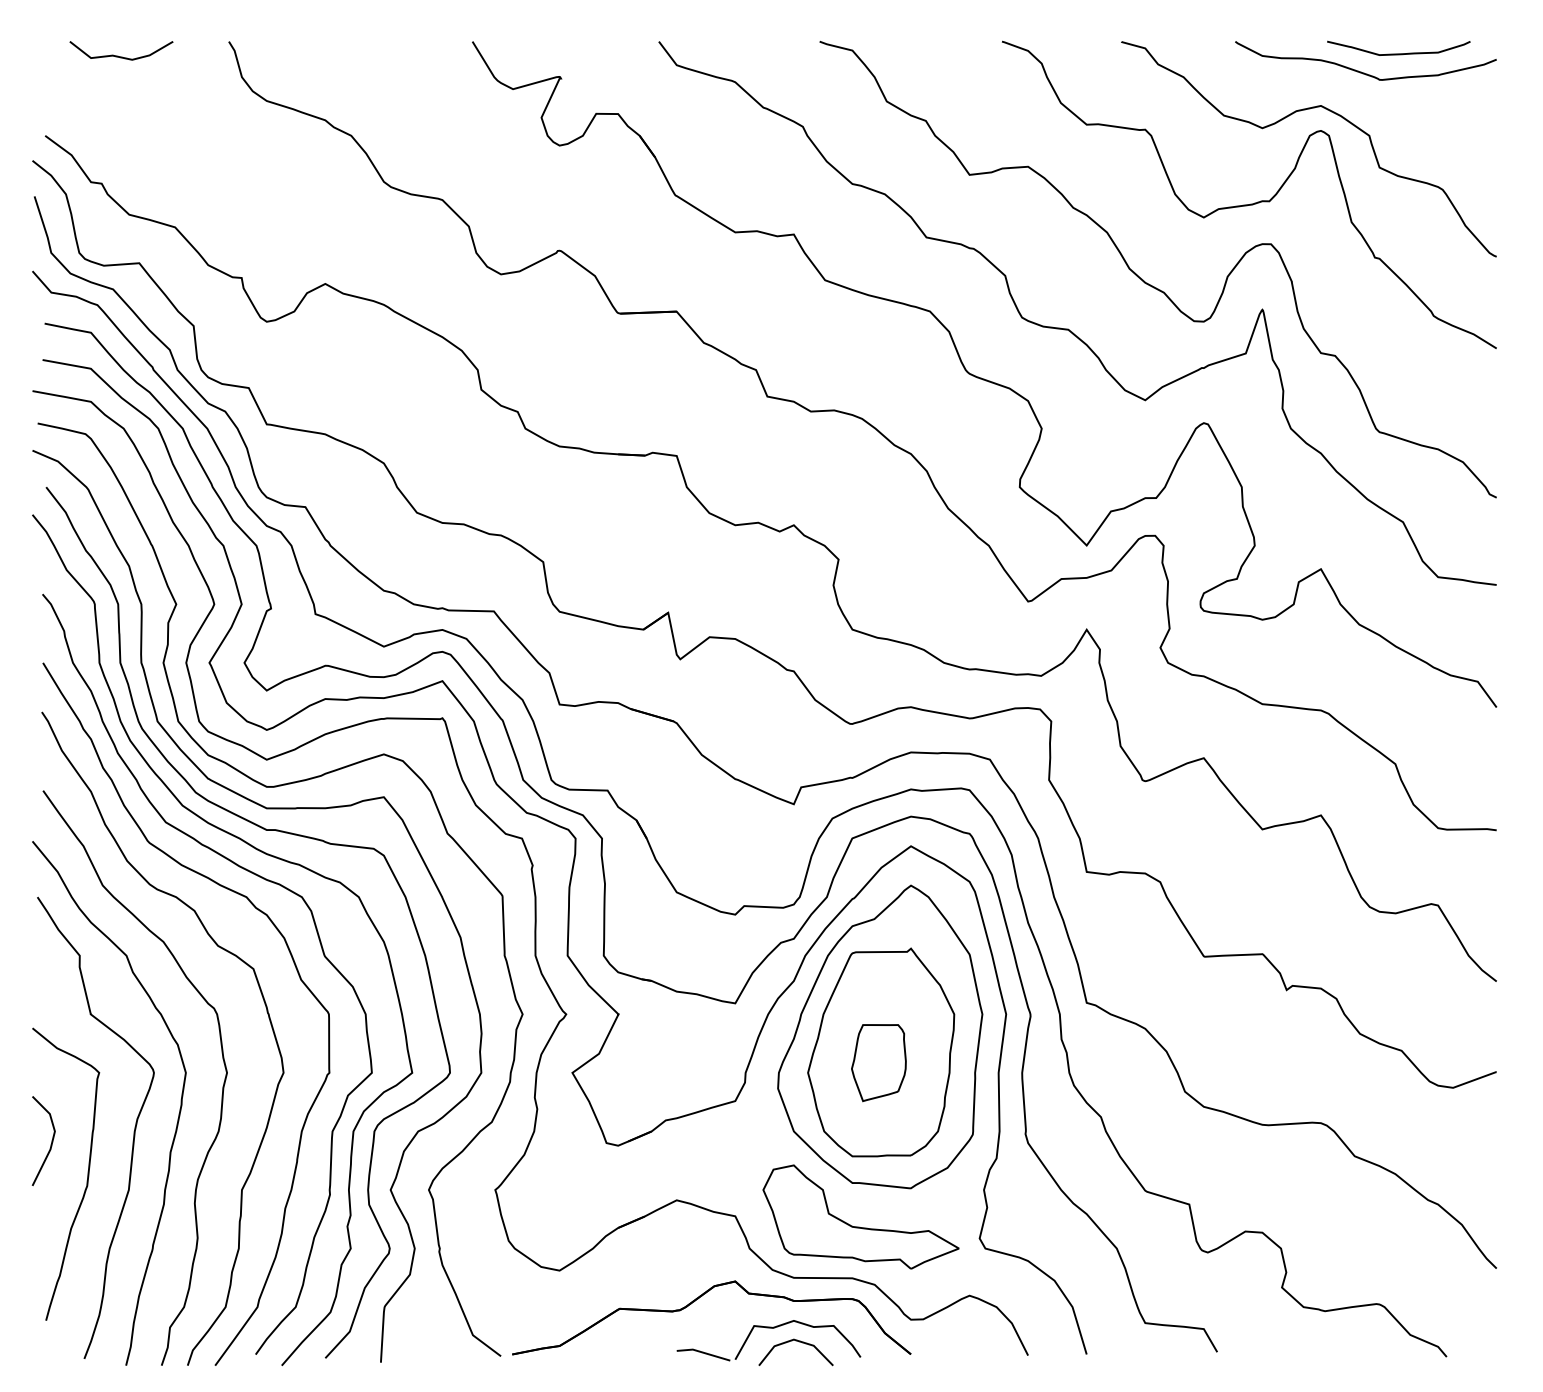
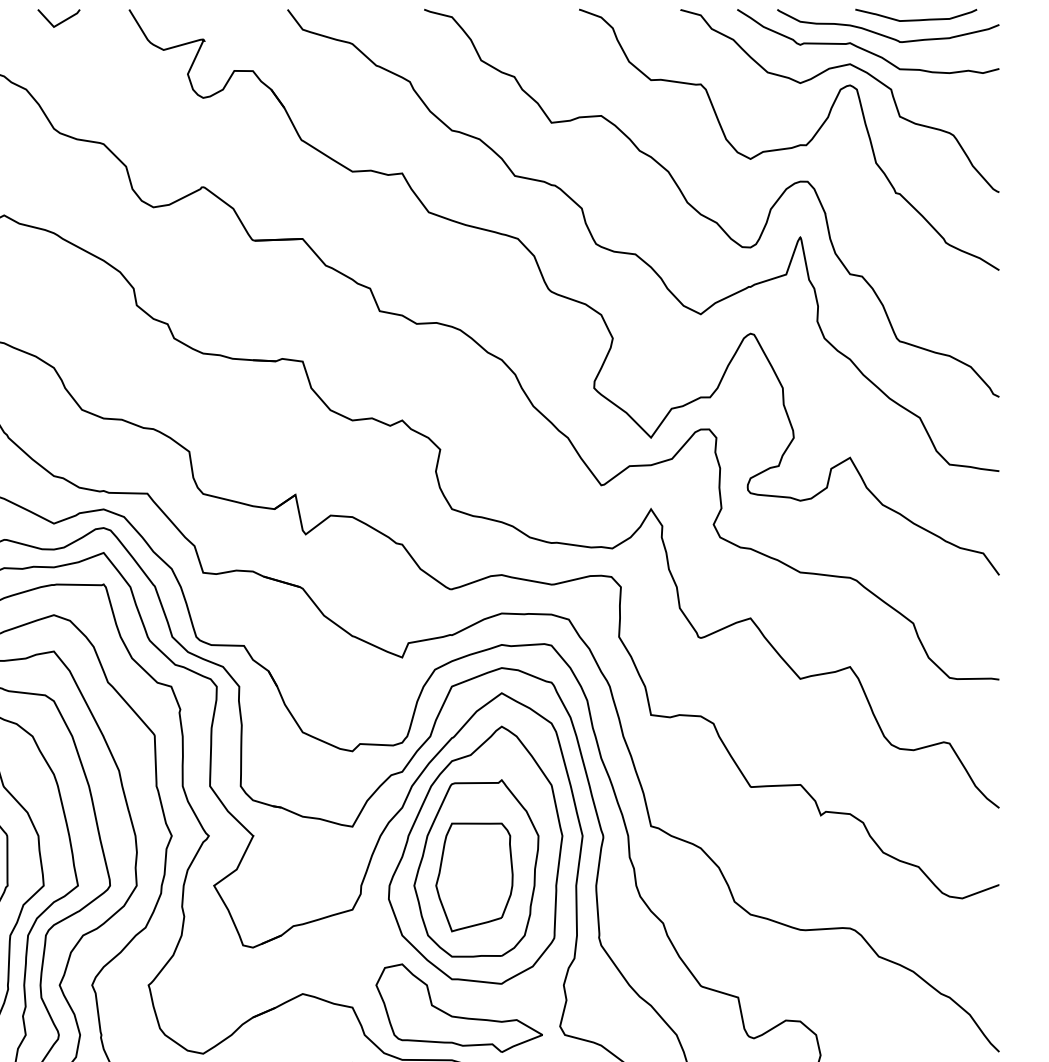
line: (391, 56) -> (60, 22), added
curve: (1337, 87) -> (864, 48), added
part: (878, 1062) -> (474, 876), size x1.67

